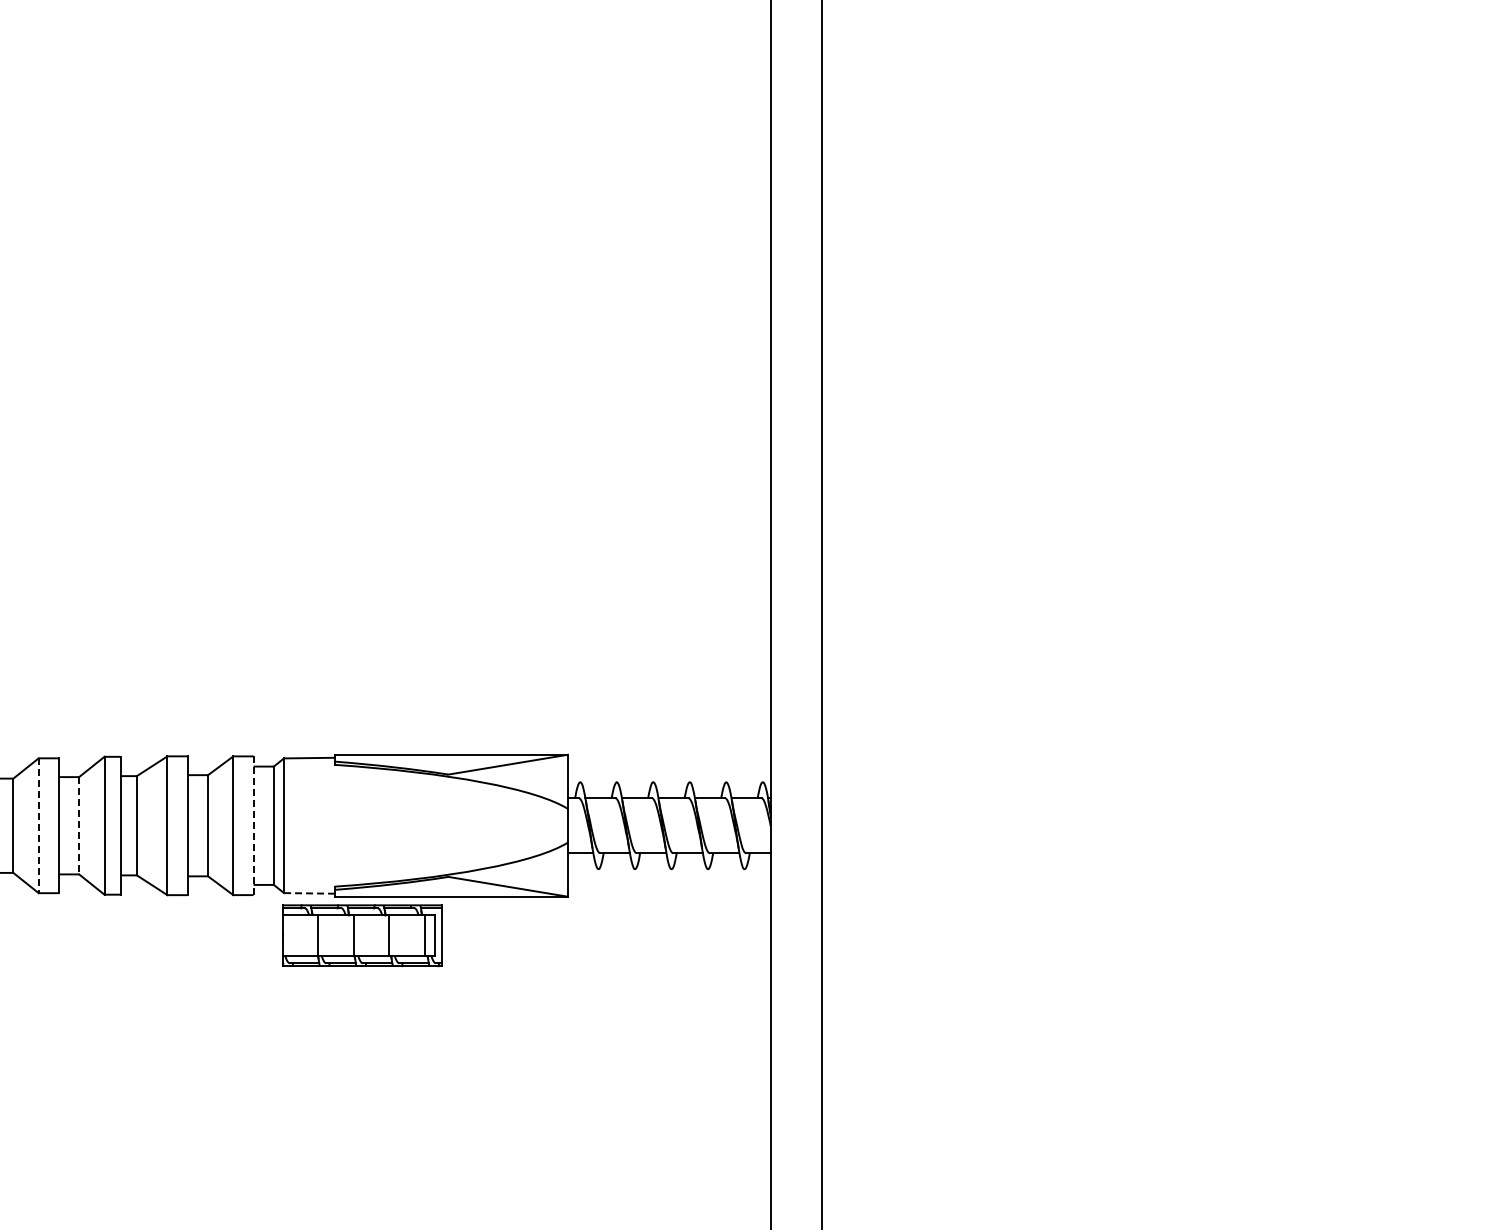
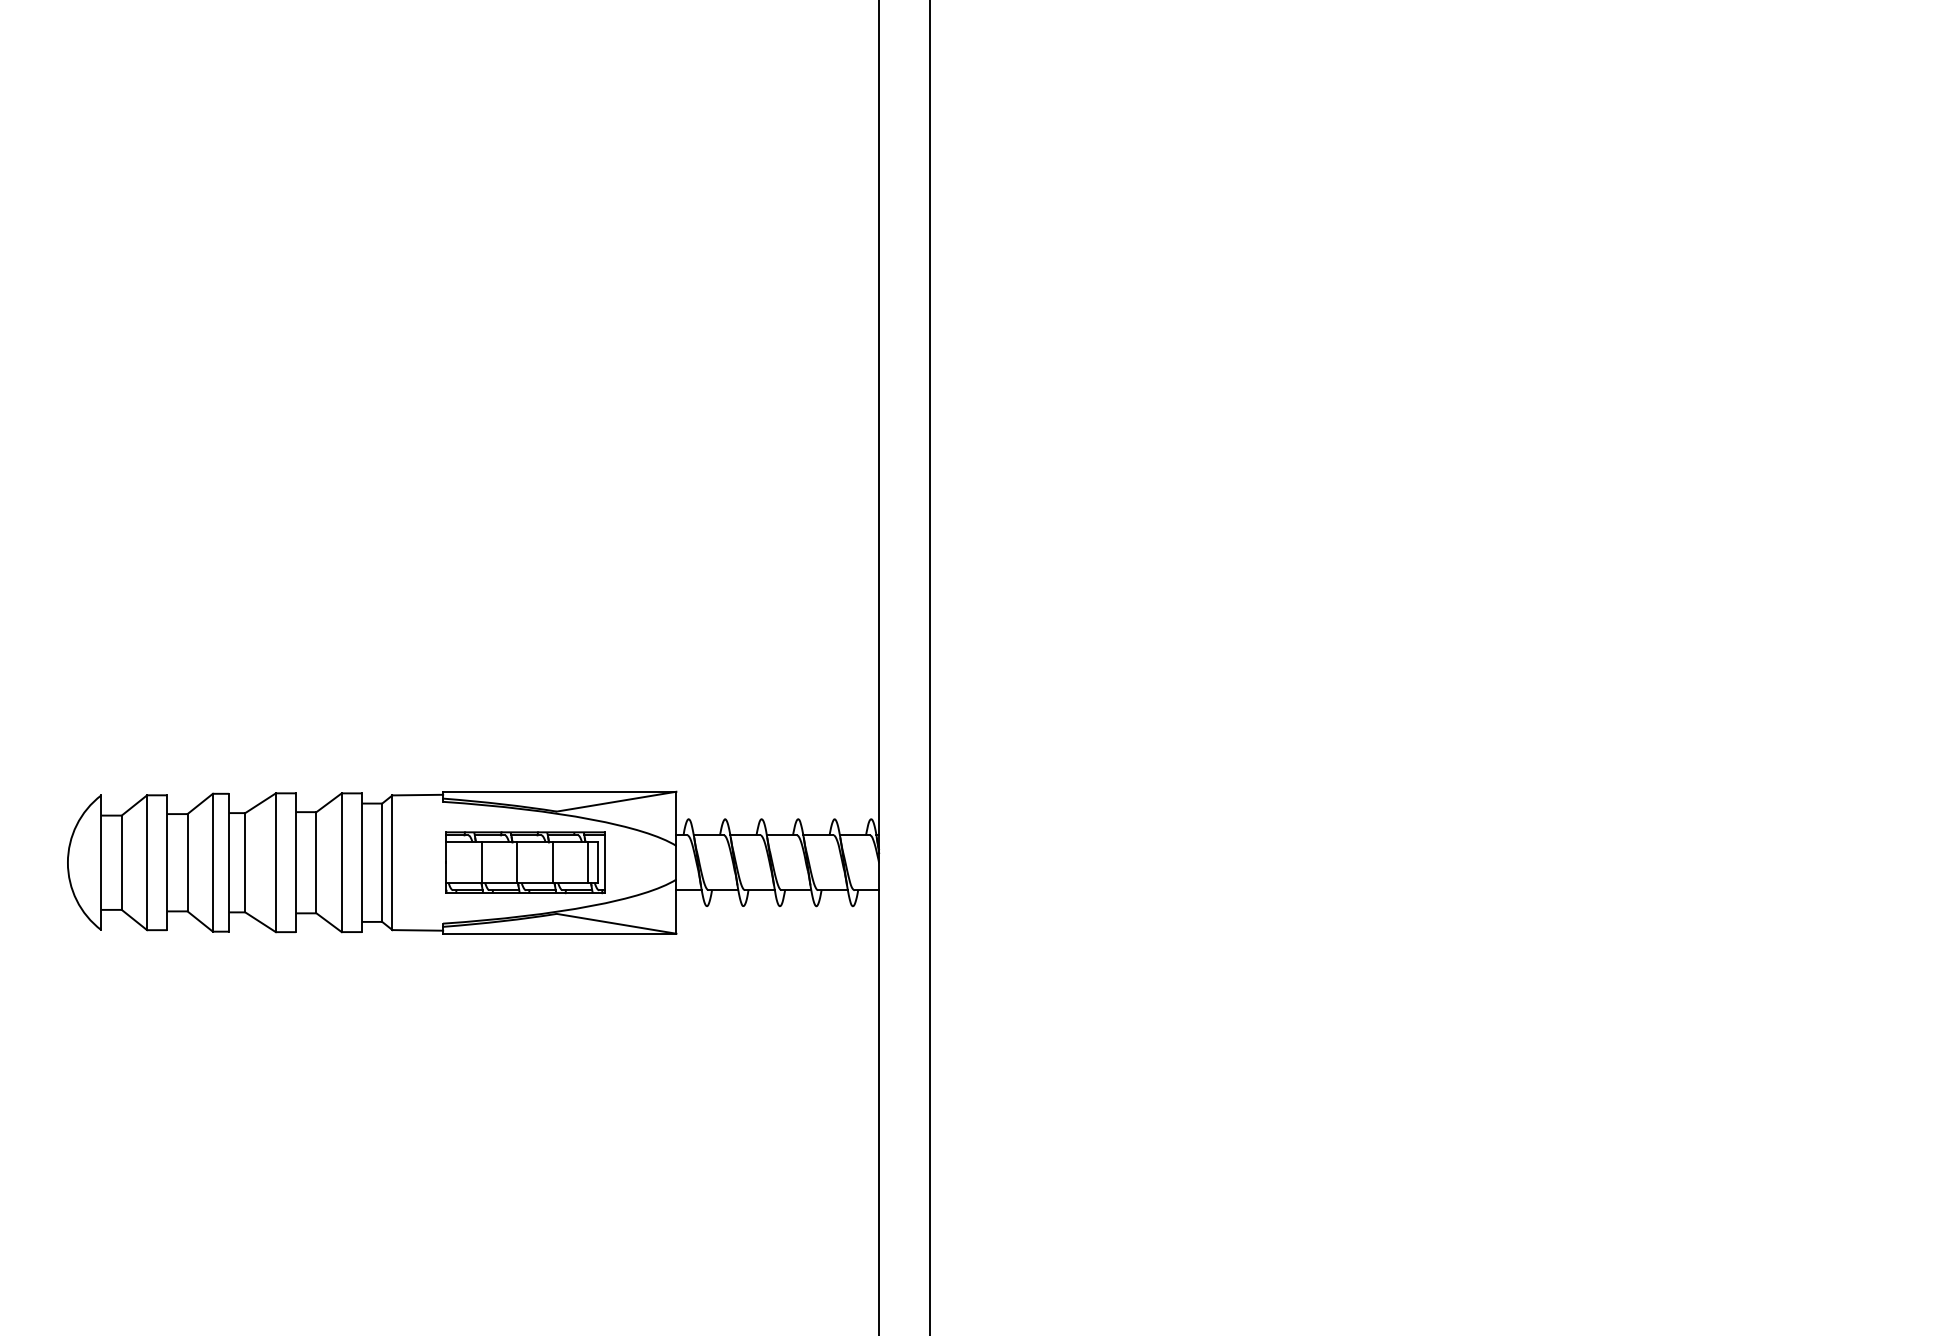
line: (79, 825) -> (187, 862), dashed -> solid
line: (39, 826) -> (147, 863), dashed -> solid
line: (254, 826) -> (362, 863), dashed -> solid
line: (310, 893) -> (418, 930), dashed -> solid
part: (362, 935) -> (525, 862), moved

